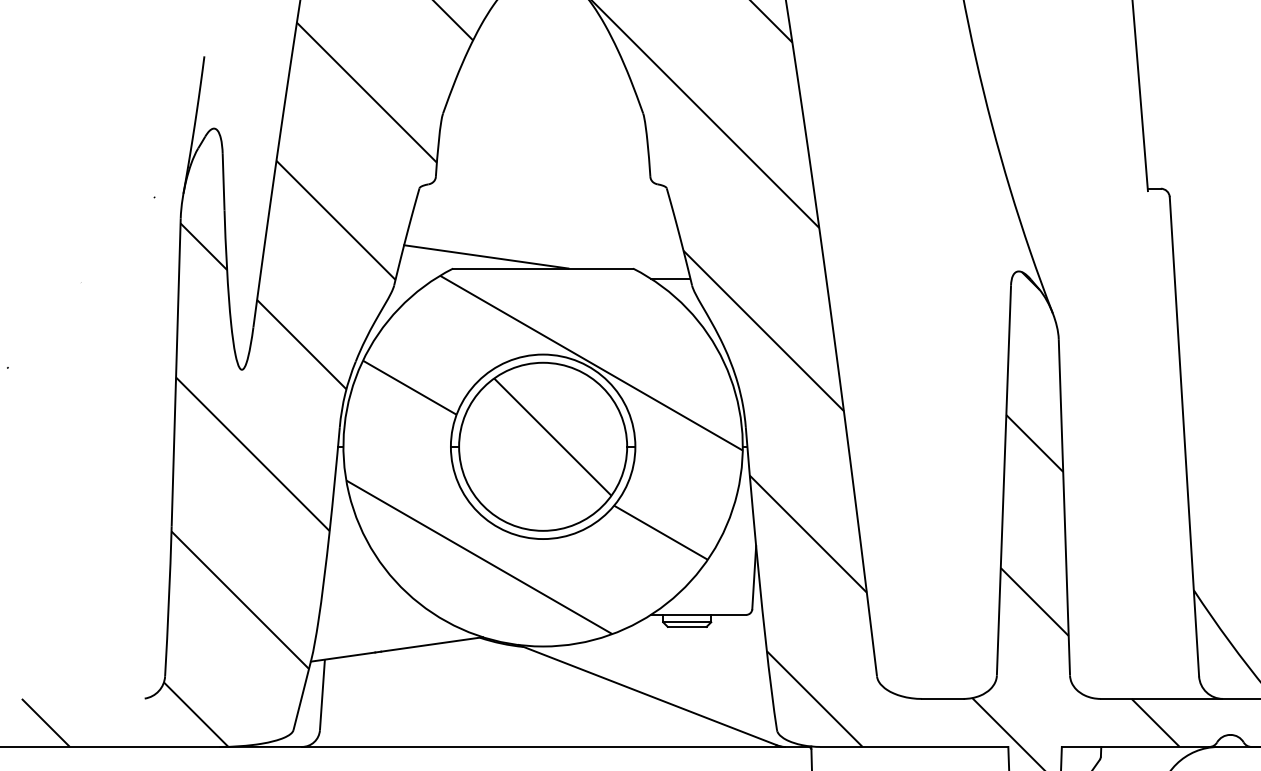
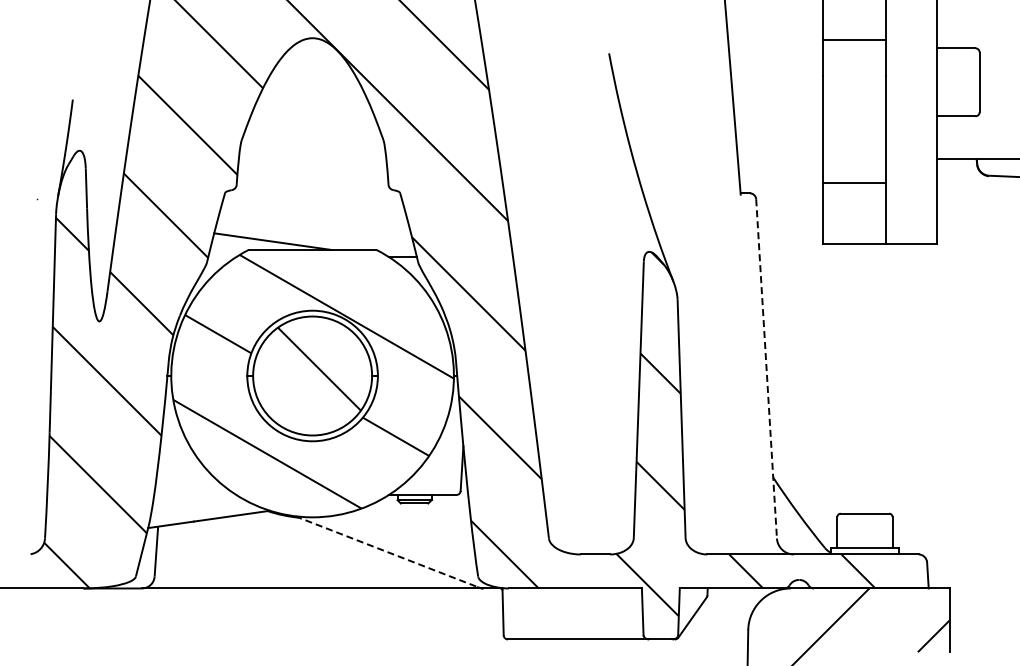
line: (1184, 436) -> (766, 368), solid -> dashed
line: (648, 694) -> (387, 551), solid -> dashed

